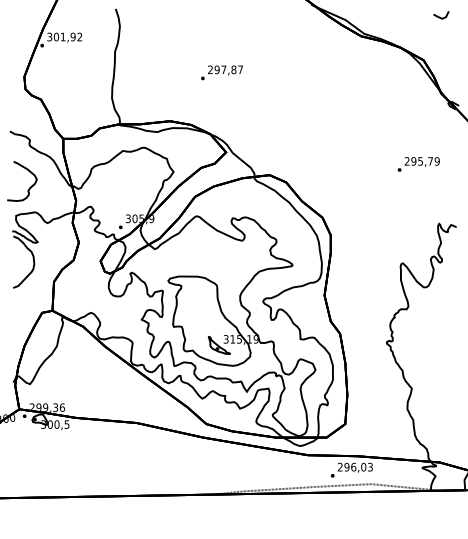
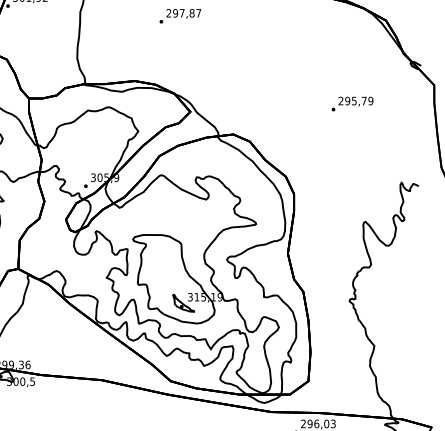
text: (221, 72) -> (179, 15), moved
text: (418, 164) -> (352, 104), moved

